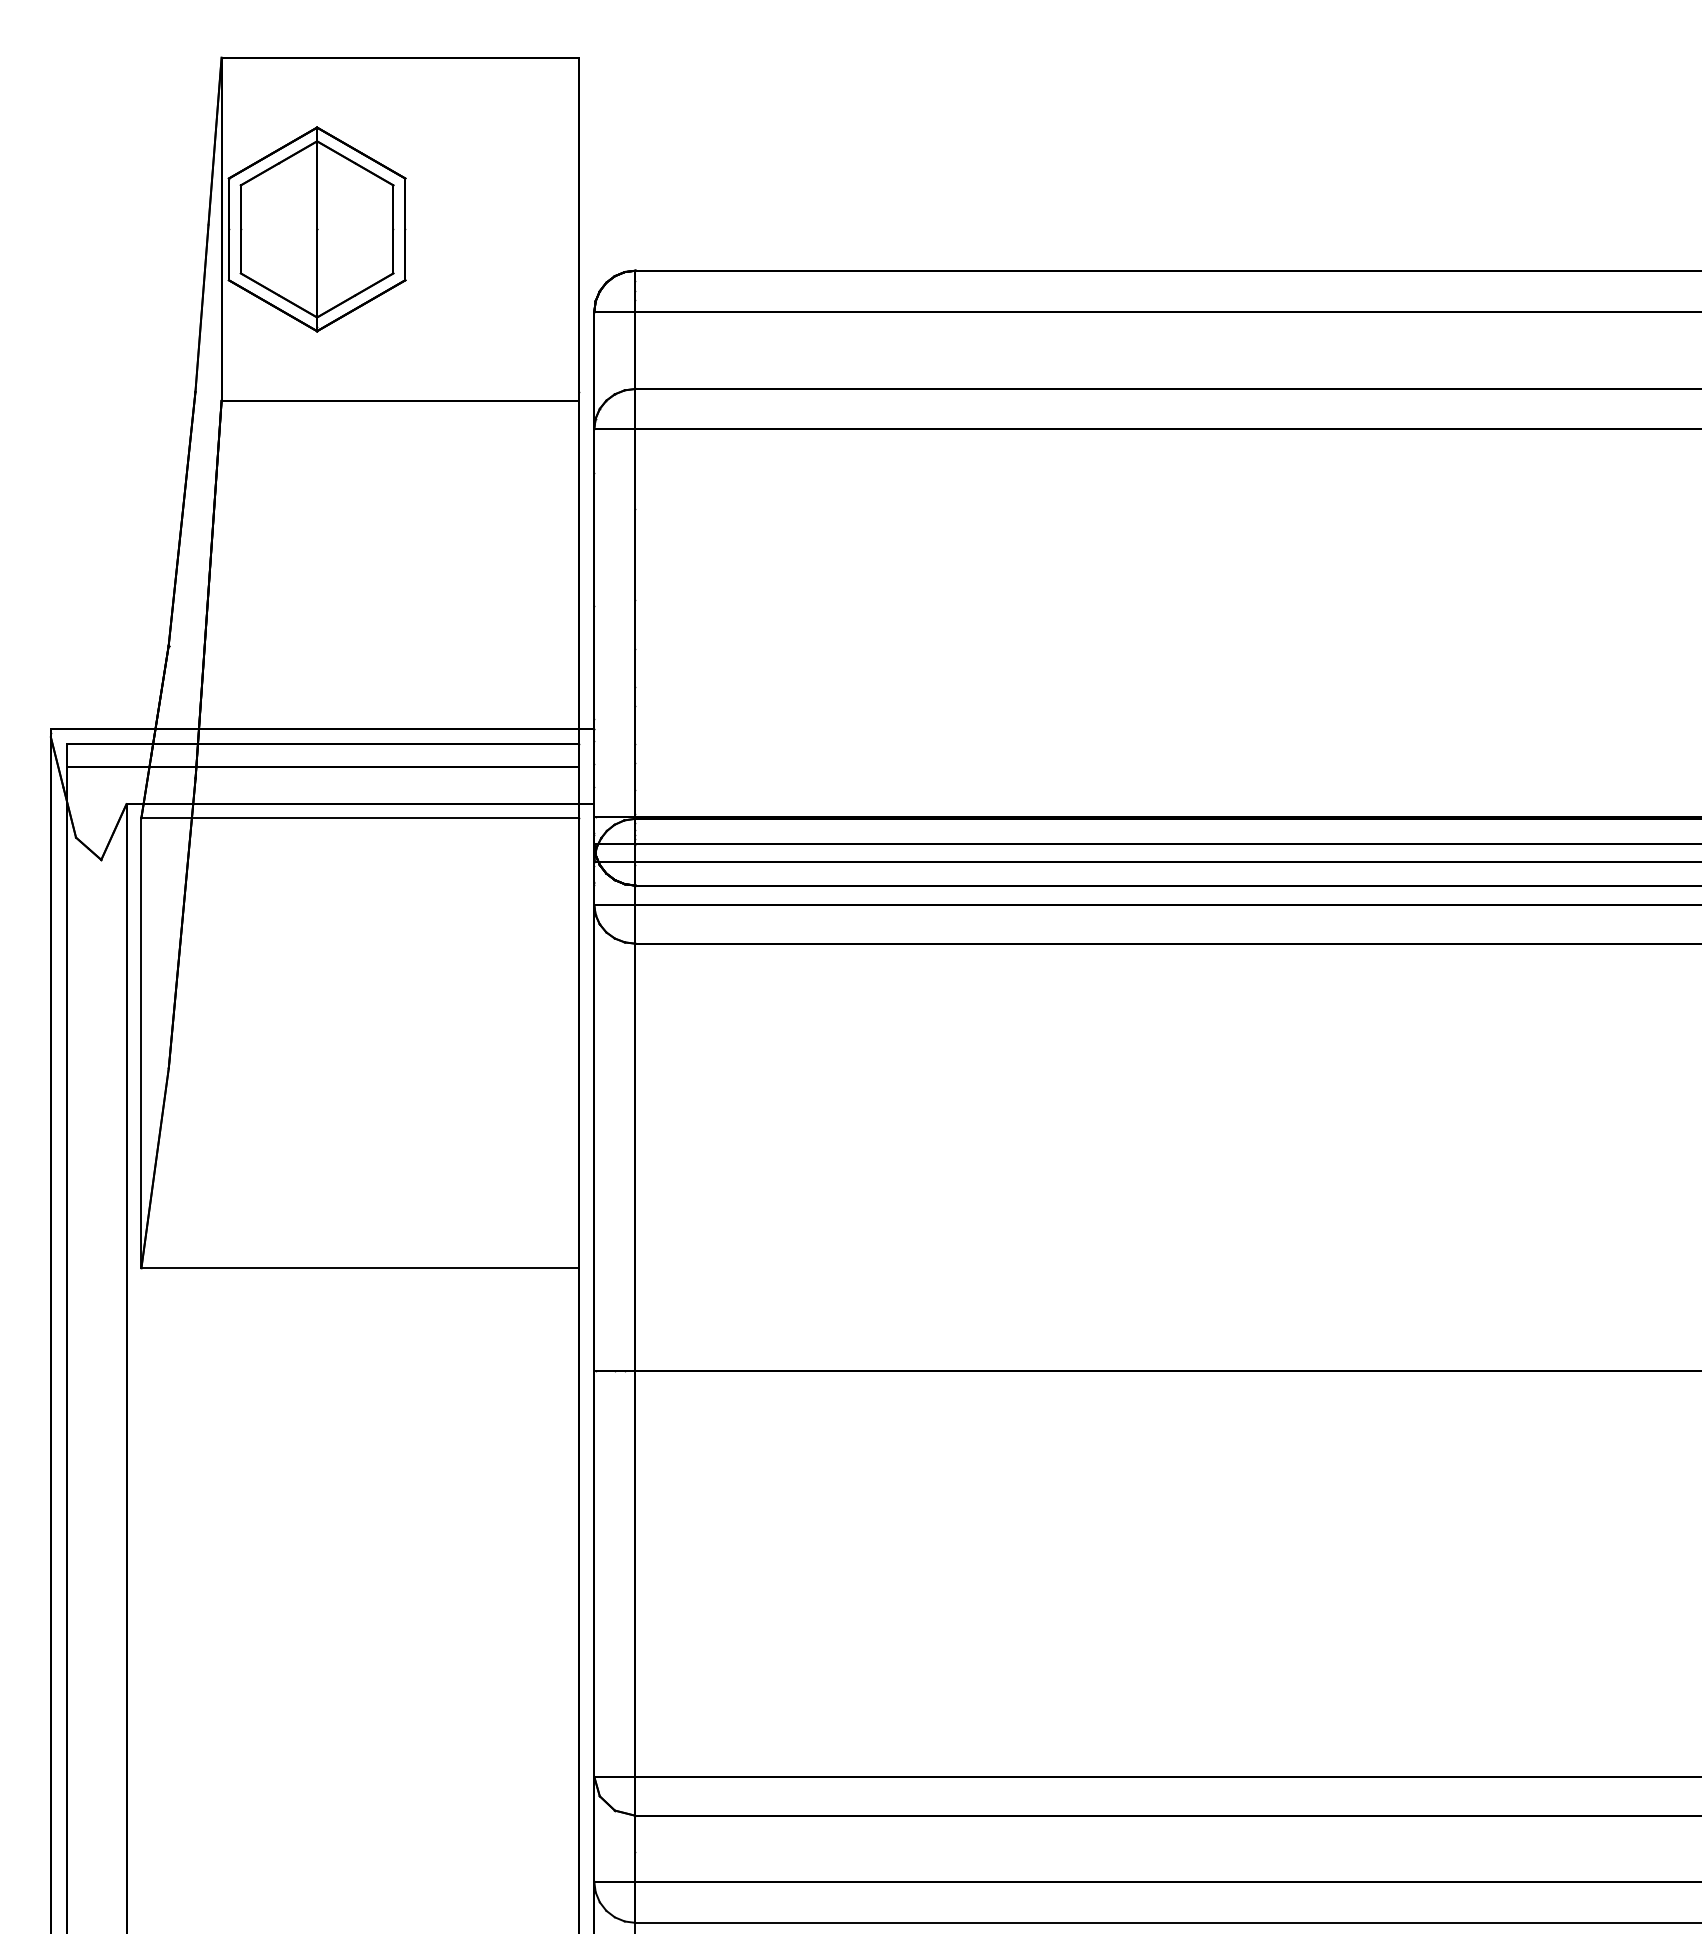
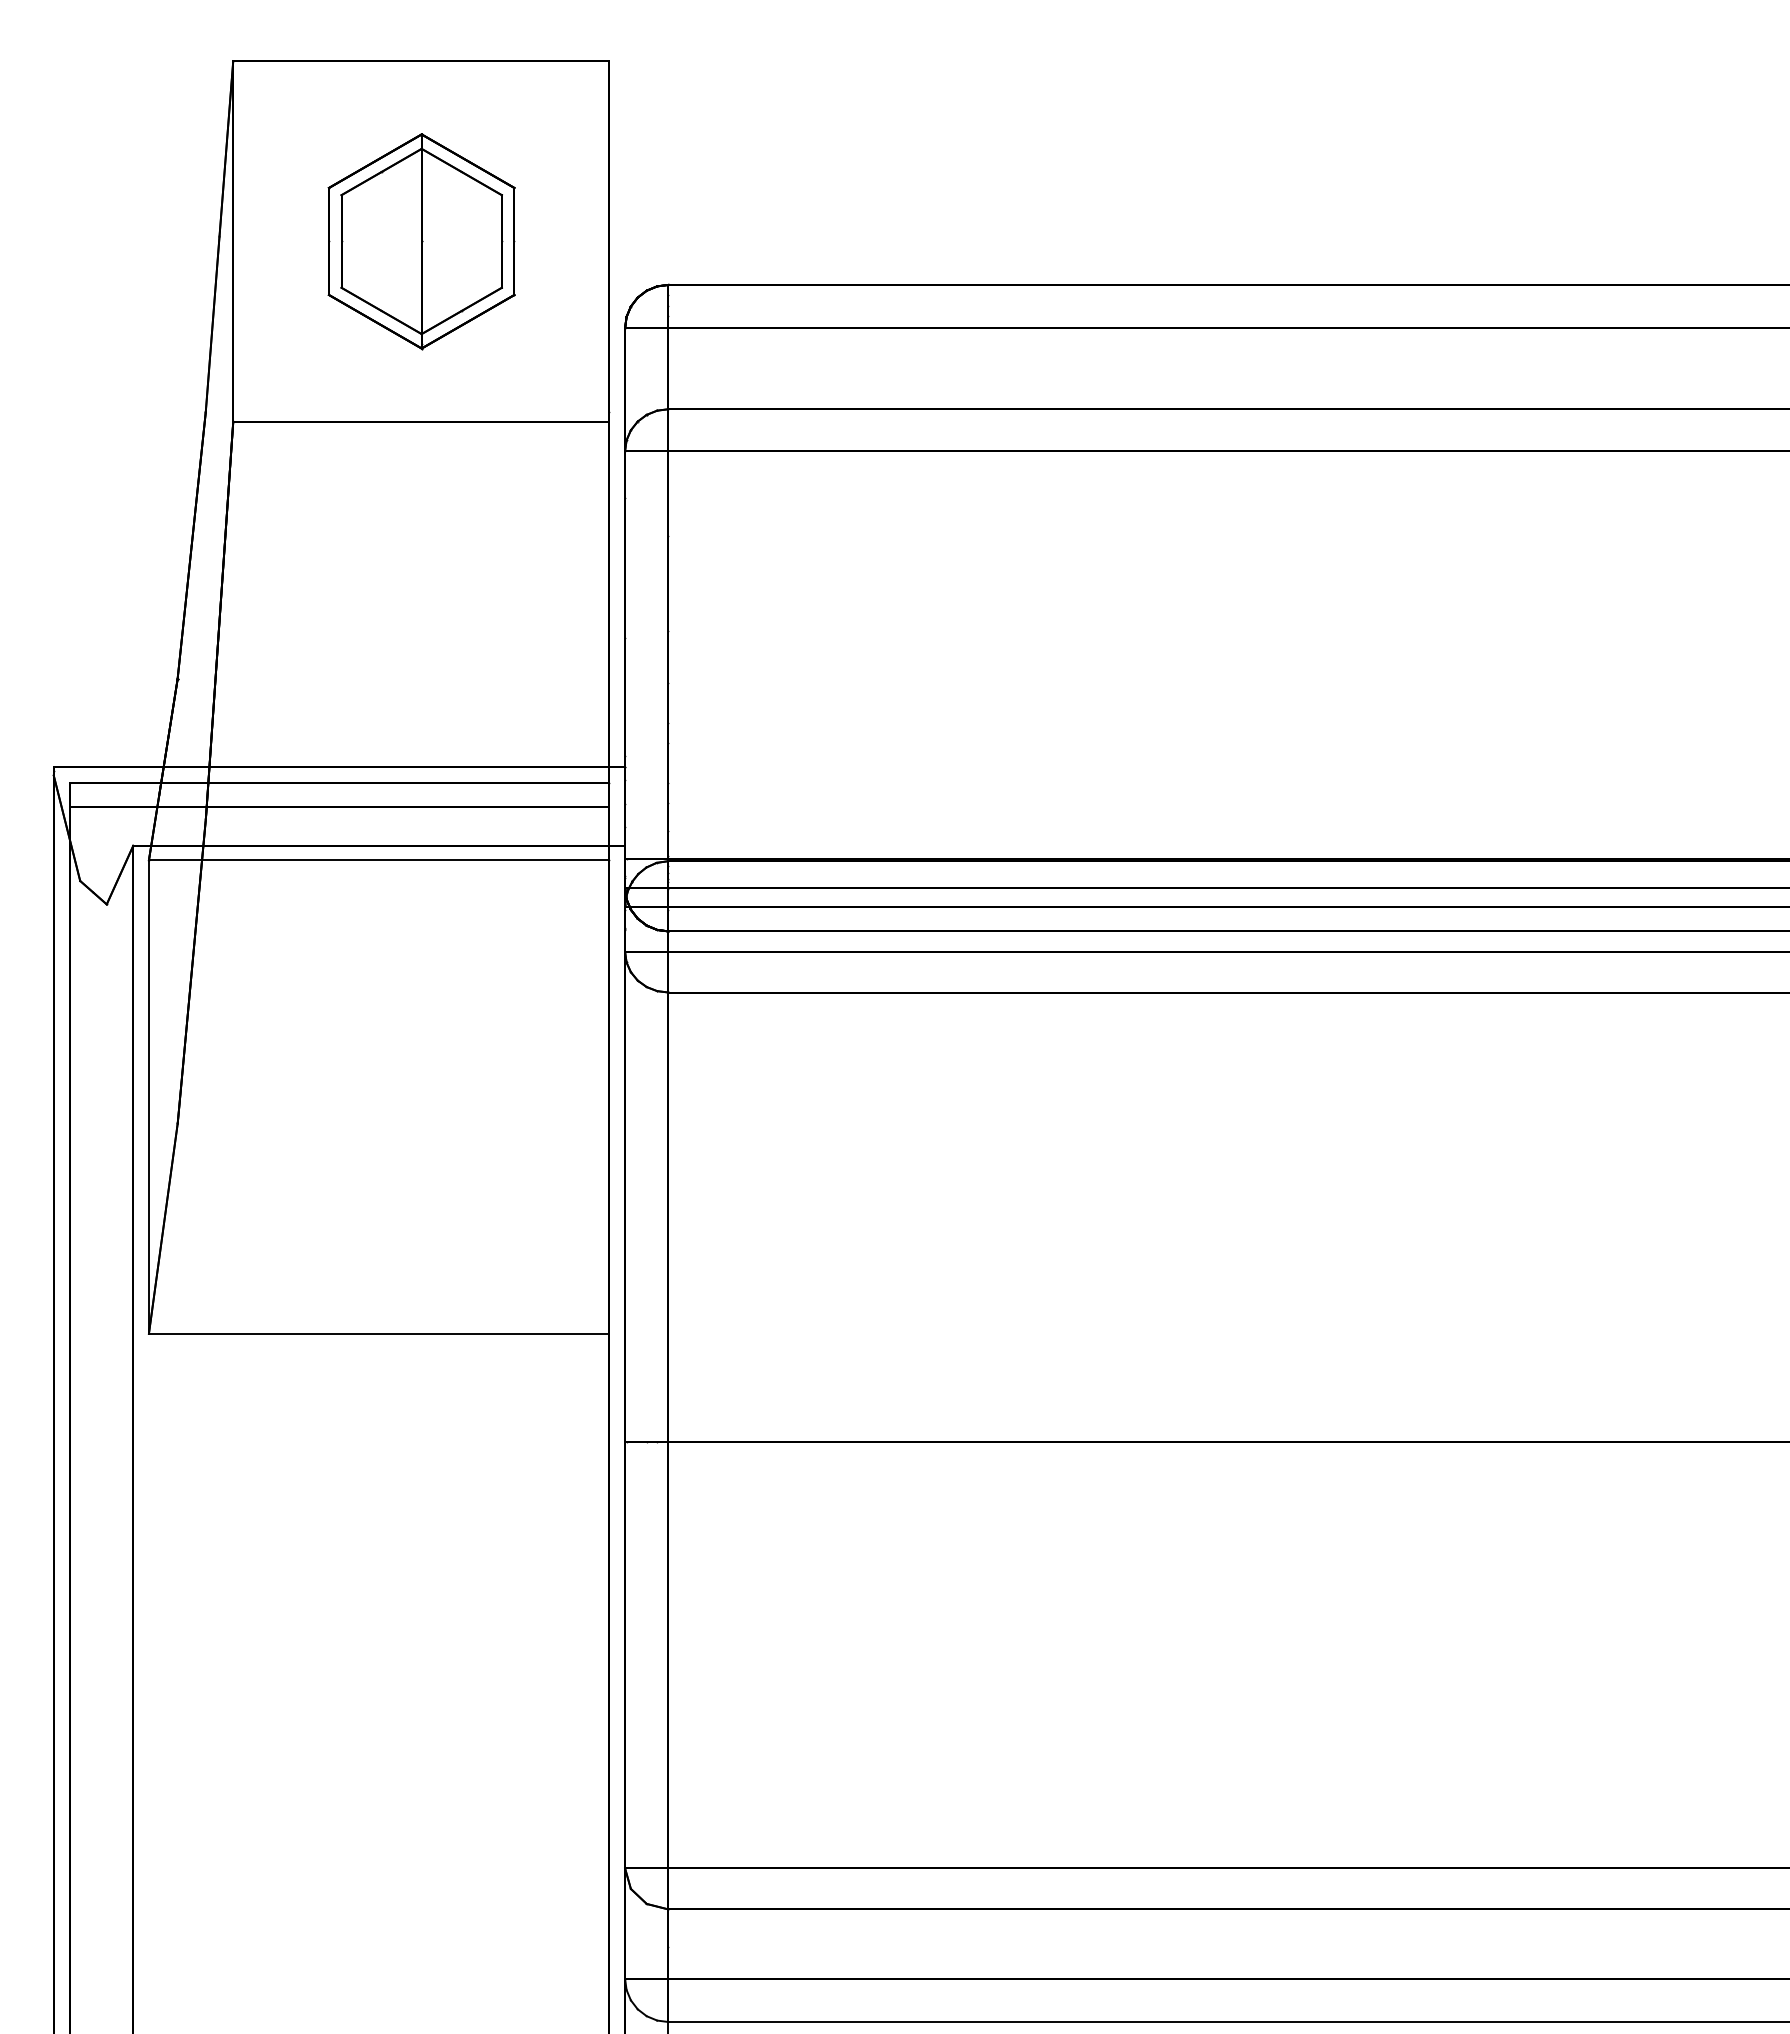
part: (316, 229) -> (421, 241), moved

